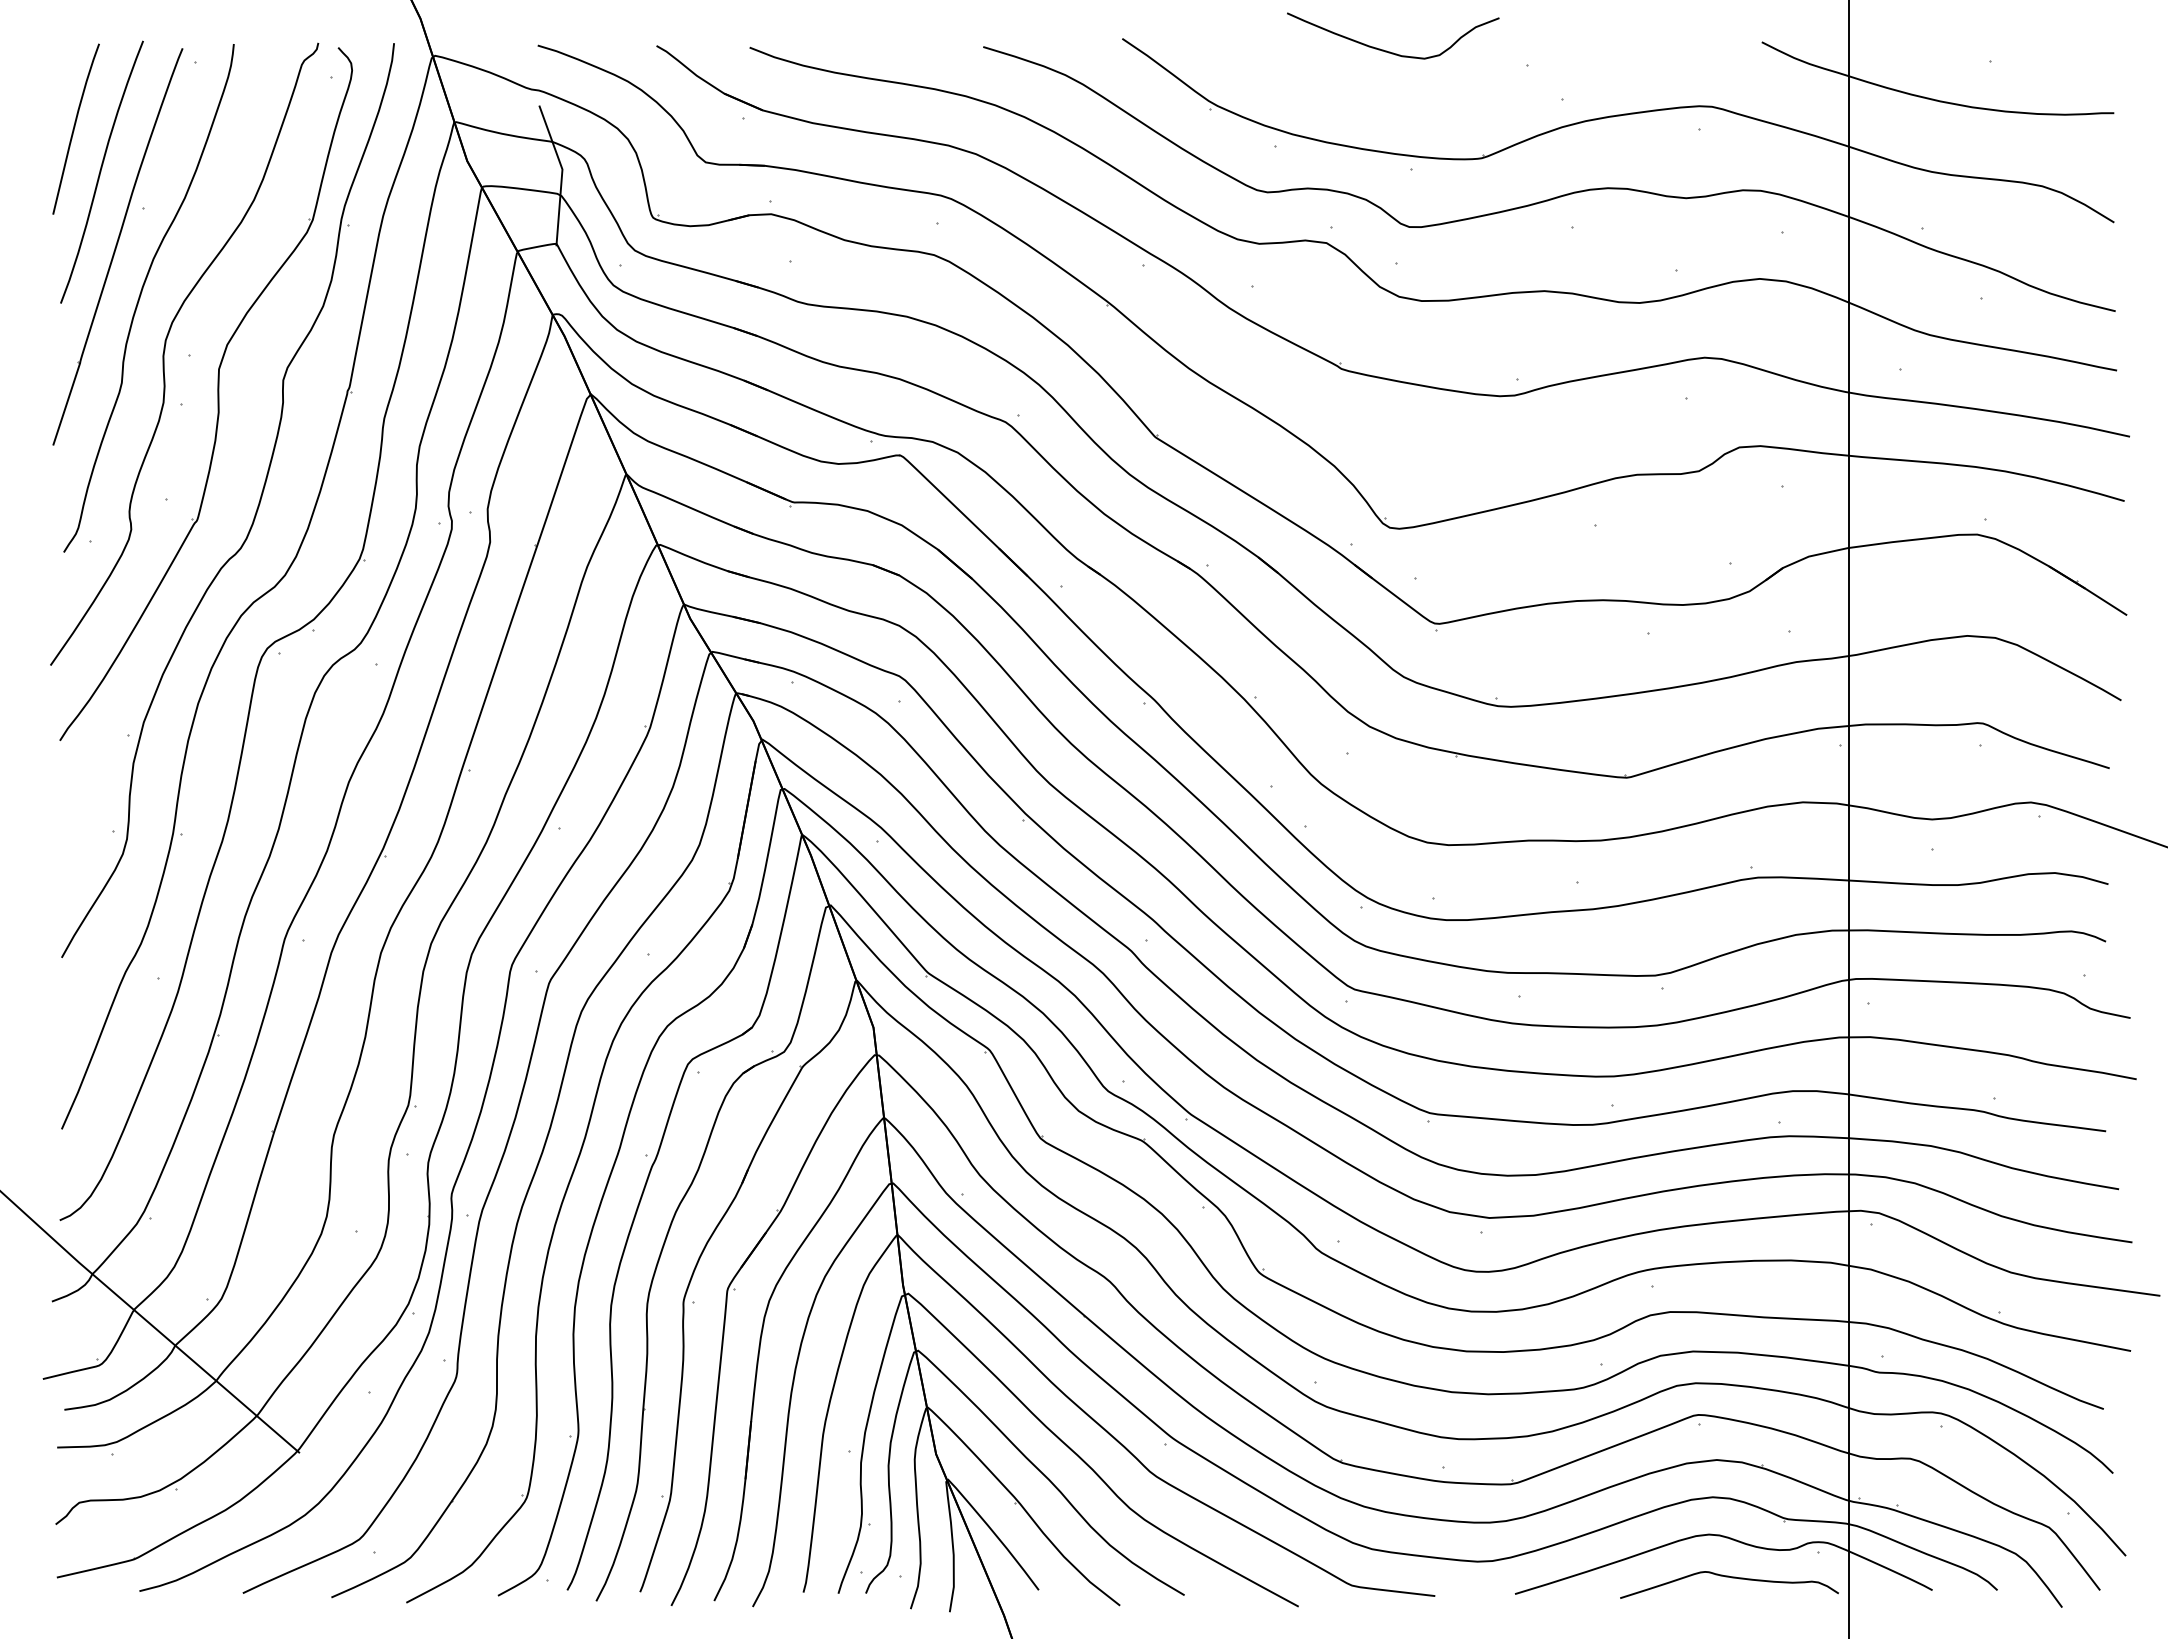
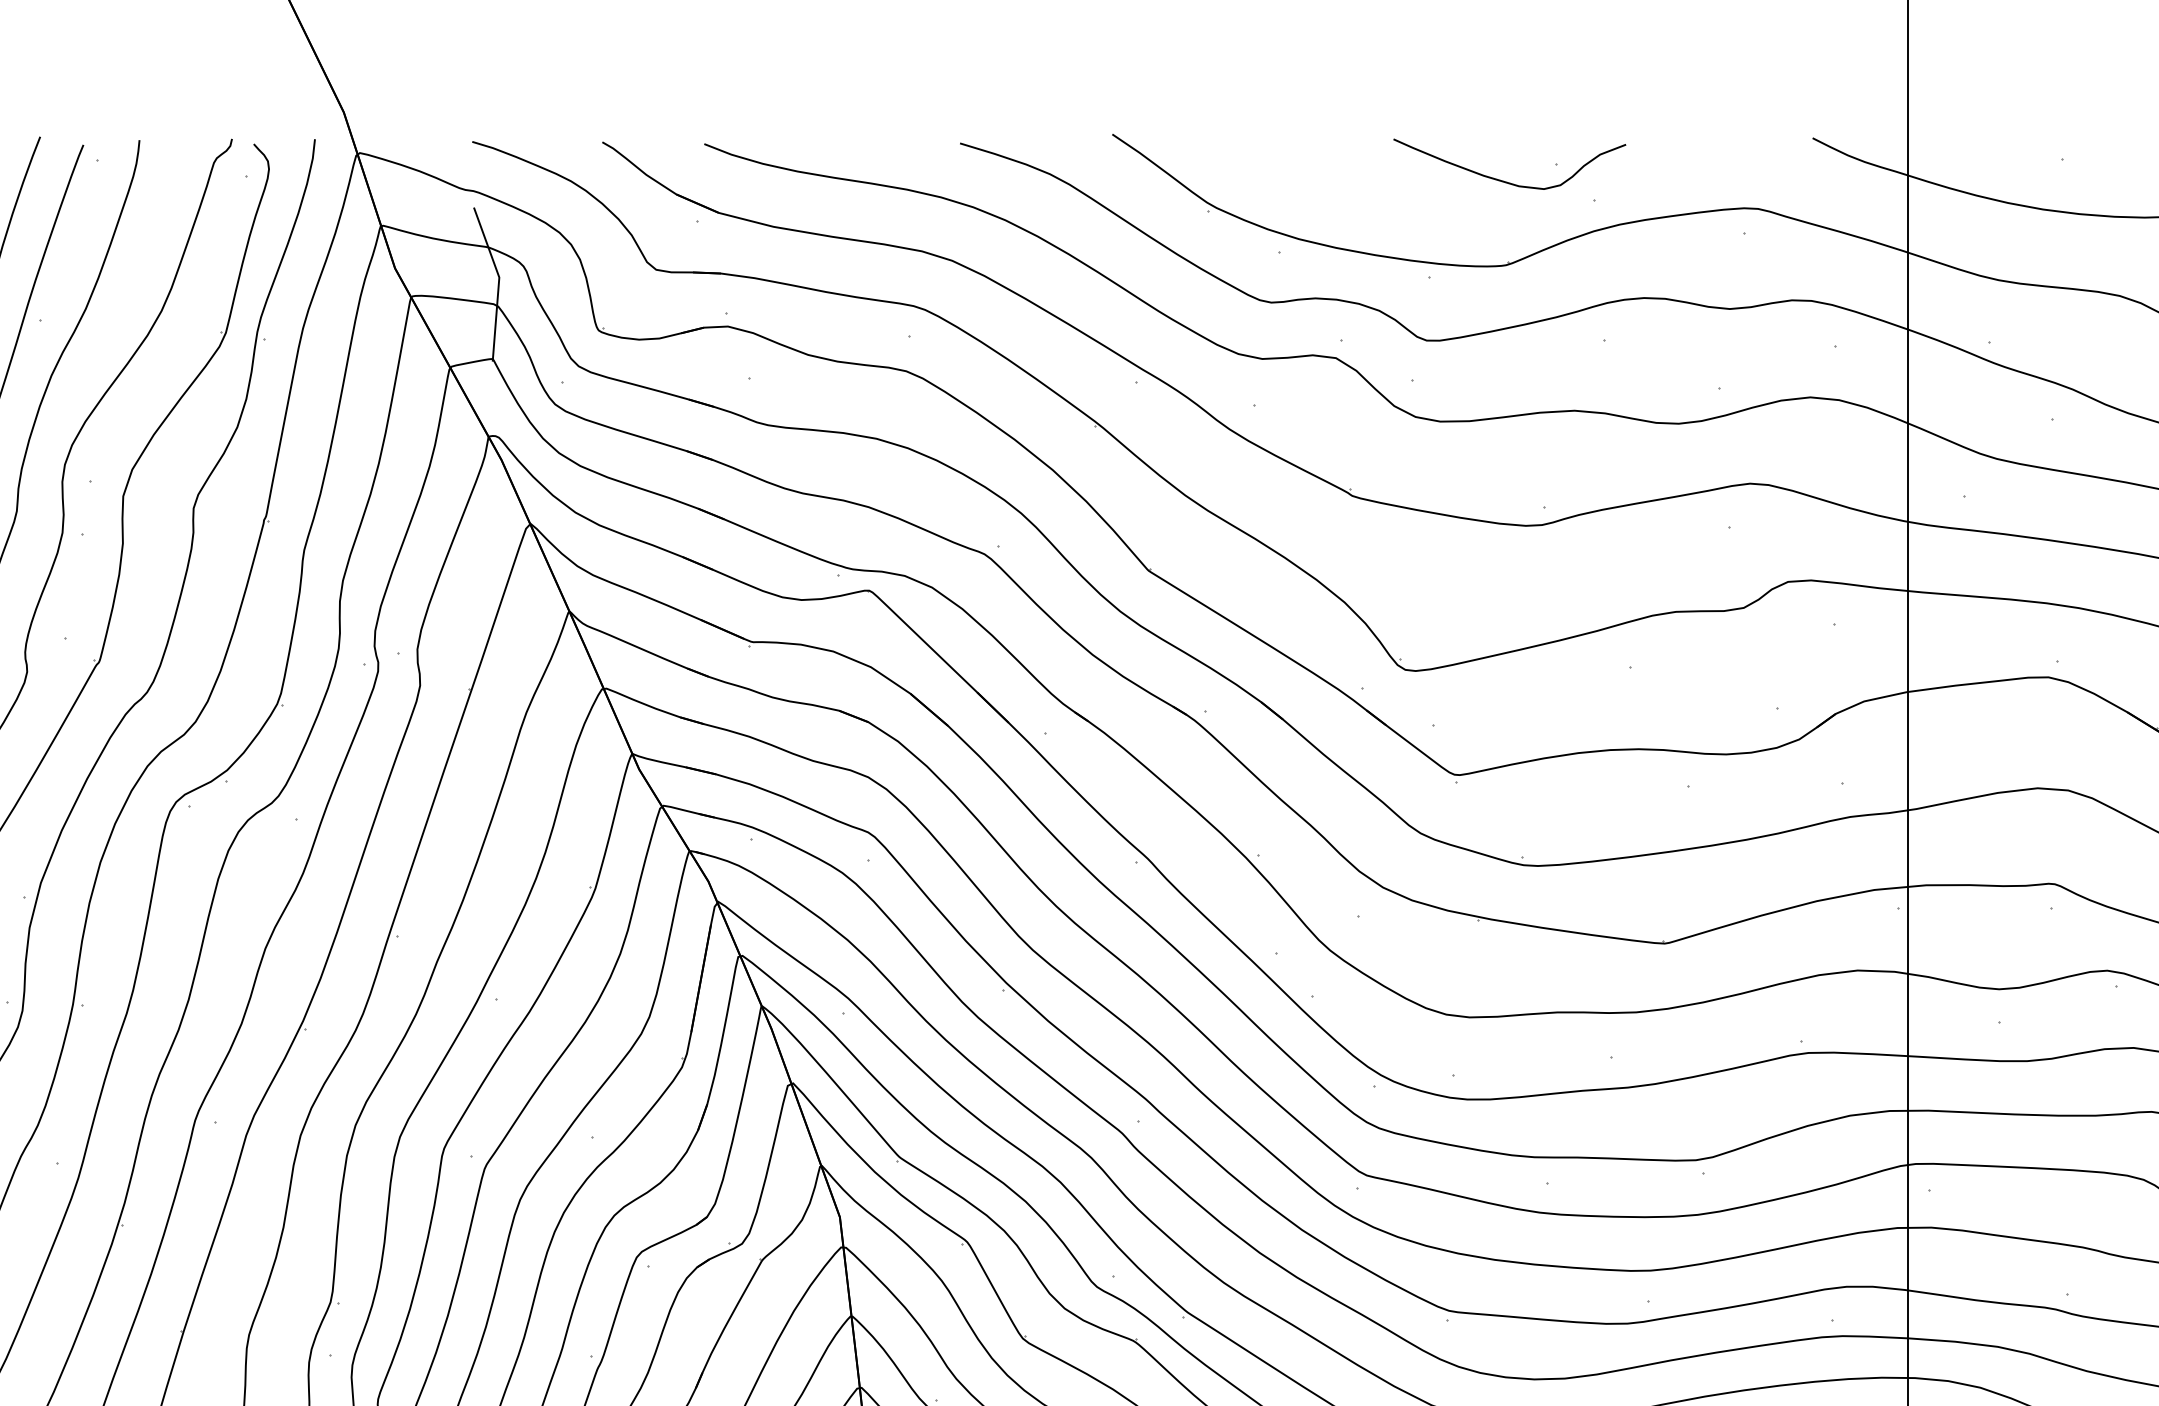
curve: (1390, 51) -> (1506, 181), moved

